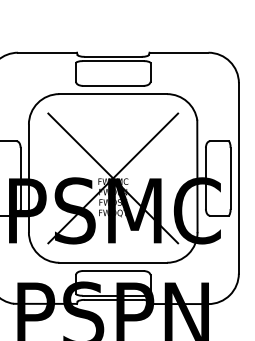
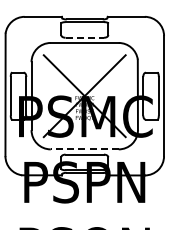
line: (114, 85) -> (85, 37), solid -> dashed
line: (112, 262) -> (84, 149), solid -> dashed

